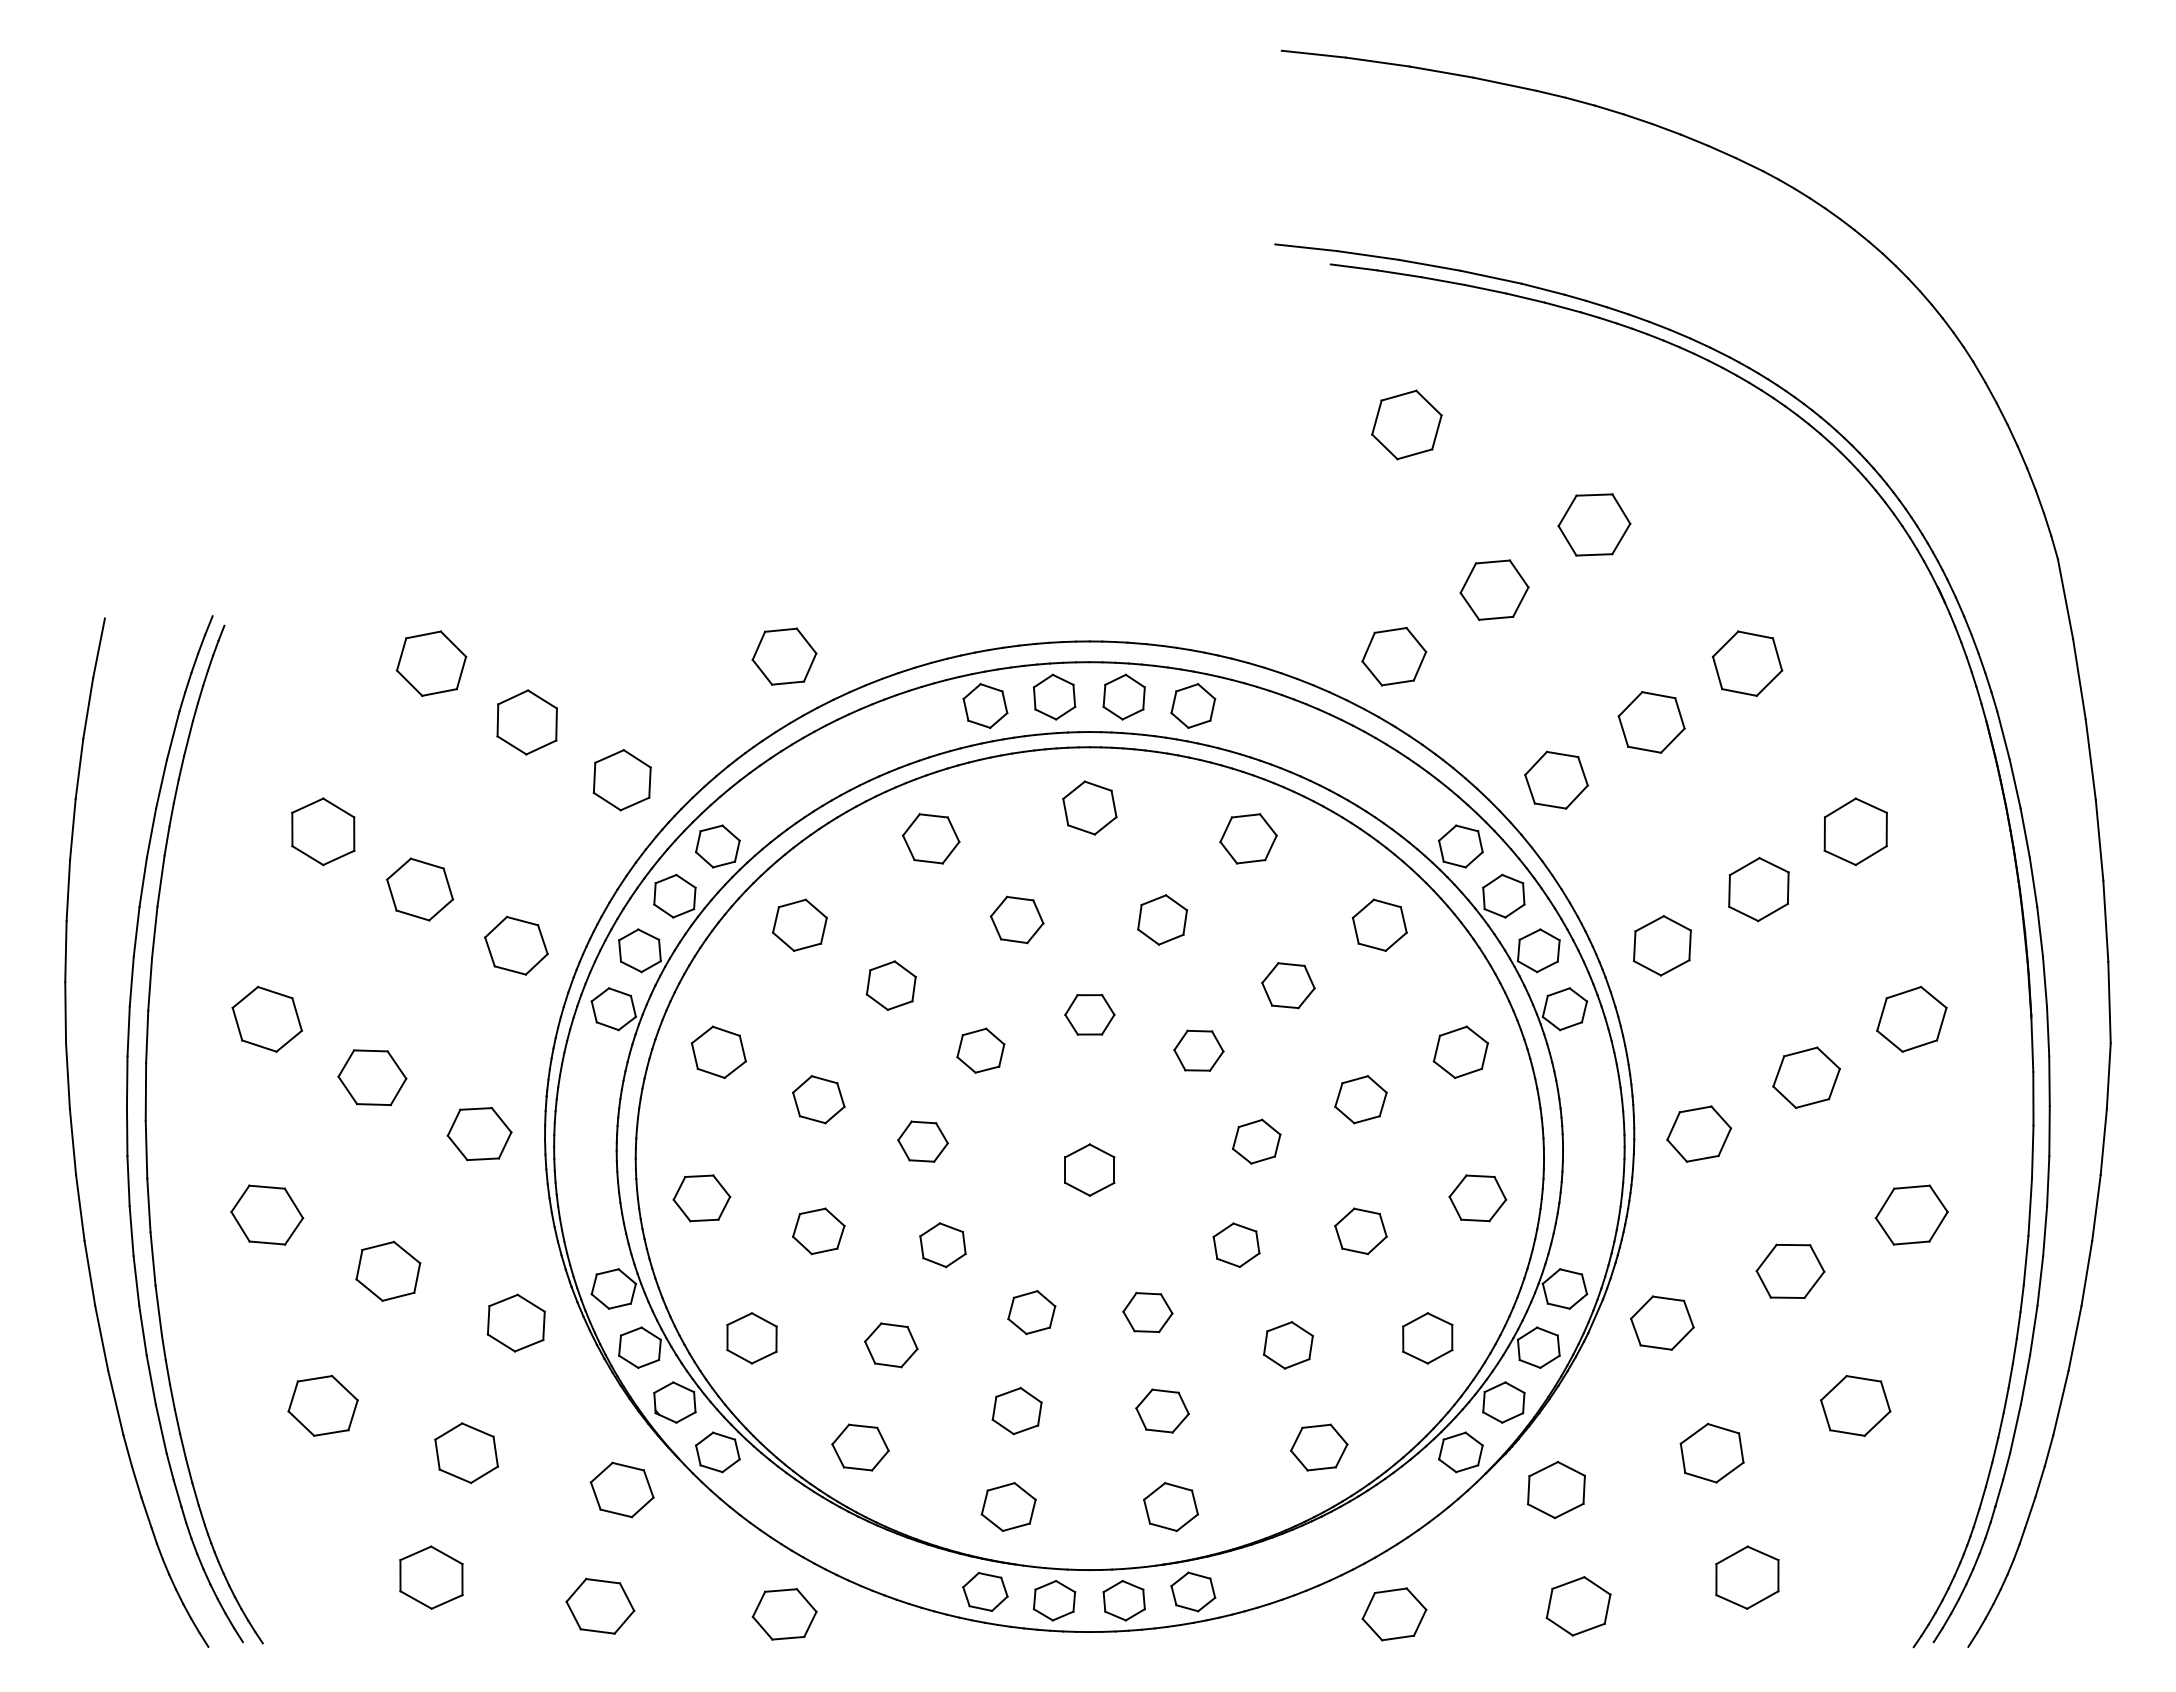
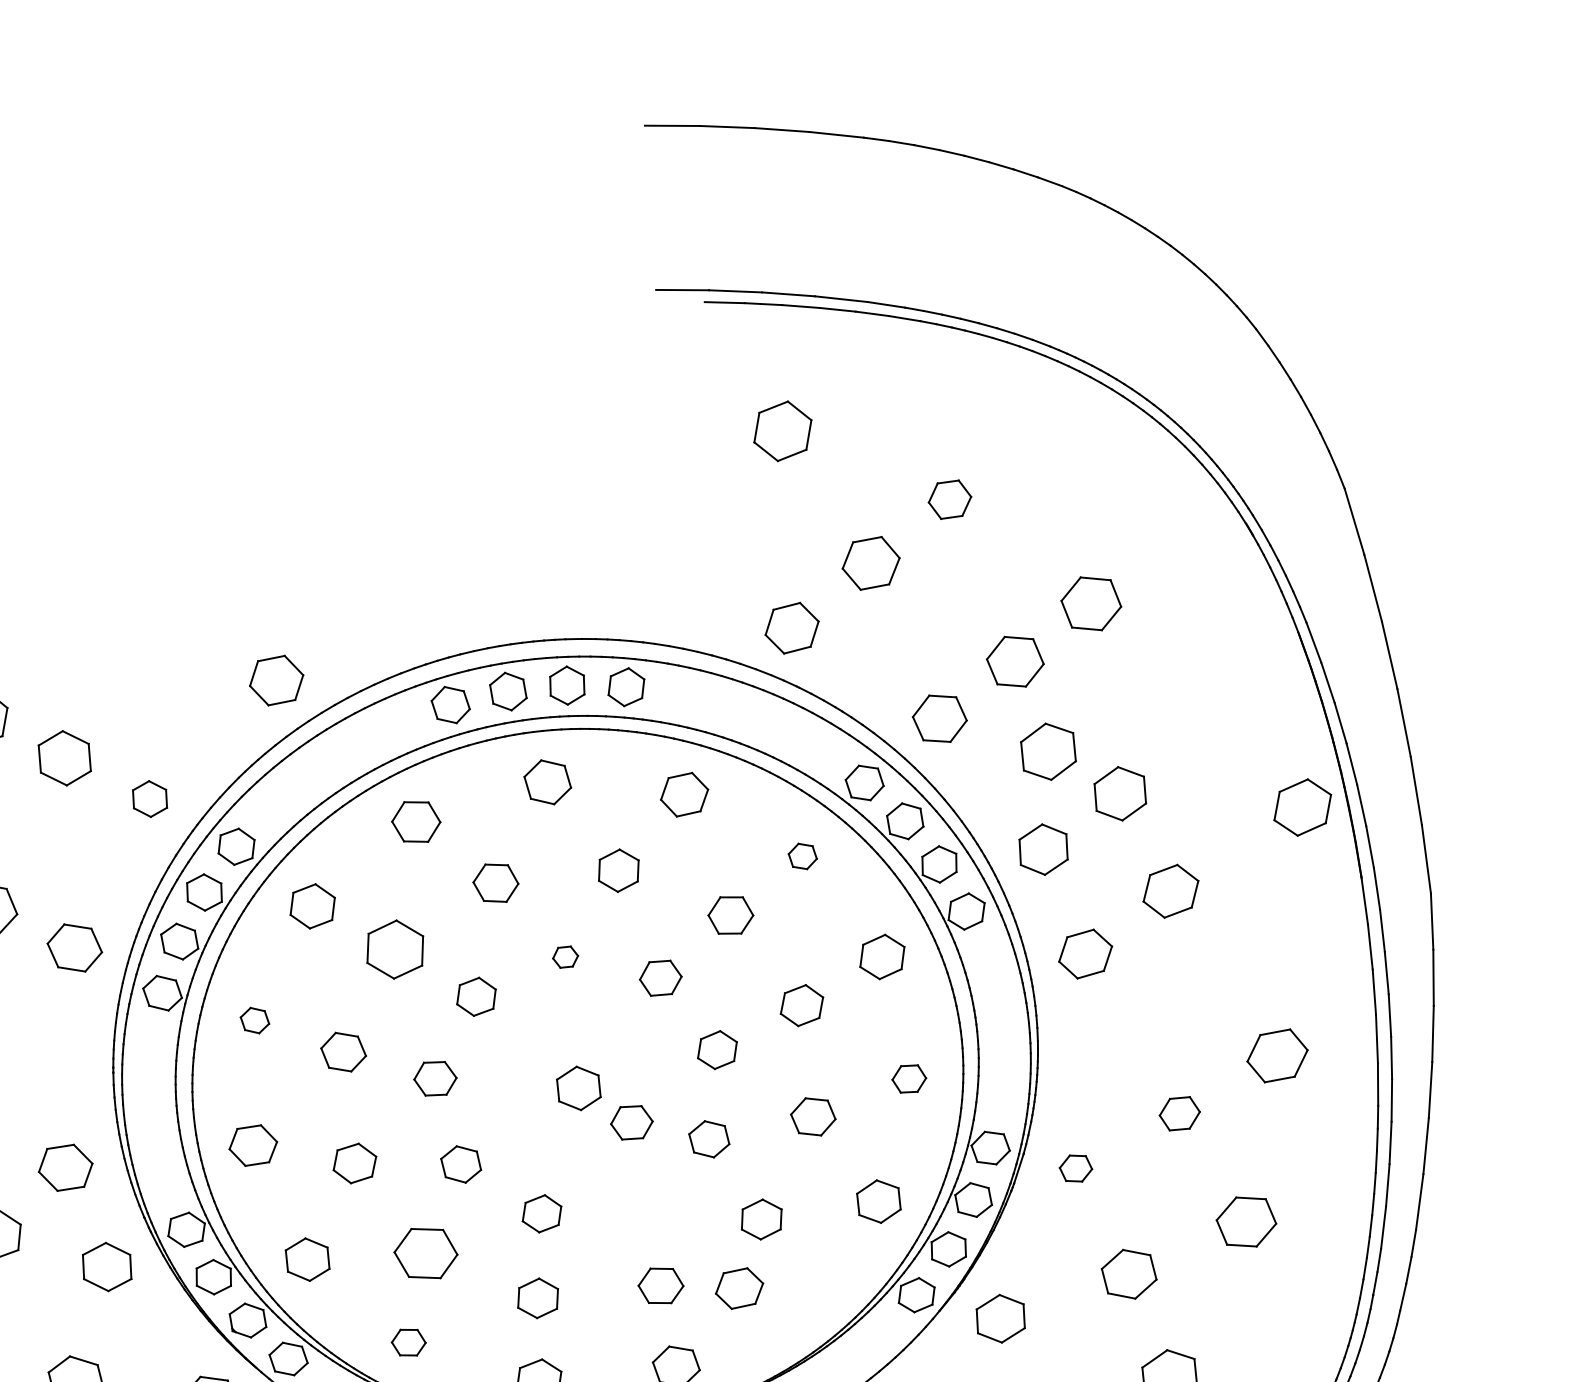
part: (1594, 524) -> (950, 499), size x0.7
part: (621, 780) -> (149, 799), size x0.7
part: (1855, 831) -> (1048, 751), moved
part: (1379, 924) -> (802, 855), size x0.6
part: (890, 985) -> (394, 949), size x1.4
part: (1089, 1014) -> (565, 956), size x0.6
part: (1911, 1018) -> (1302, 806), moved
part: (718, 1051) -> (254, 1020), size x0.6
part: (1806, 1077) -> (1170, 891), moved
part: (1699, 1133) -> (1085, 953), moved
part: (479, 1134) -> (65, 1168), moved
part: (1477, 1198) -> (908, 1079), size x0.7
part: (1790, 1270) -> (1179, 1113), size x0.7
part: (1147, 1312) -> (631, 1122), moved
part: (1662, 1322) -> (1076, 1168), size x0.6
part: (891, 1345) -> (426, 1253), size x1.4
part: (860, 1447) -> (408, 1342), size x0.7
part: (1319, 1447) -> (739, 1288), moved

